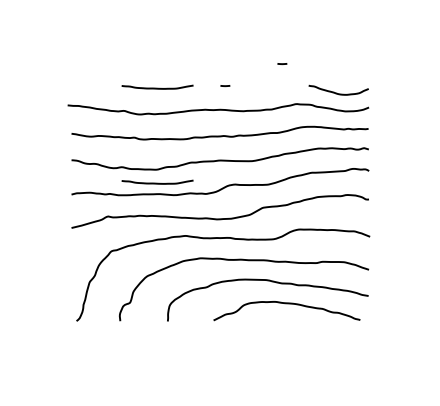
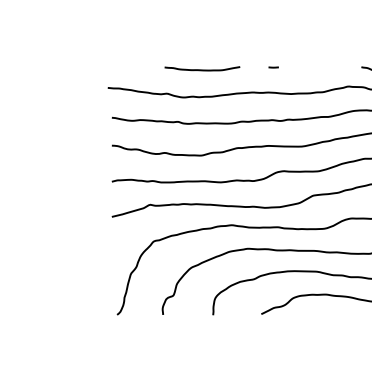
curve: (282, 63) -> (333, 43), removed
curve: (157, 182) -> (202, 169), removed

